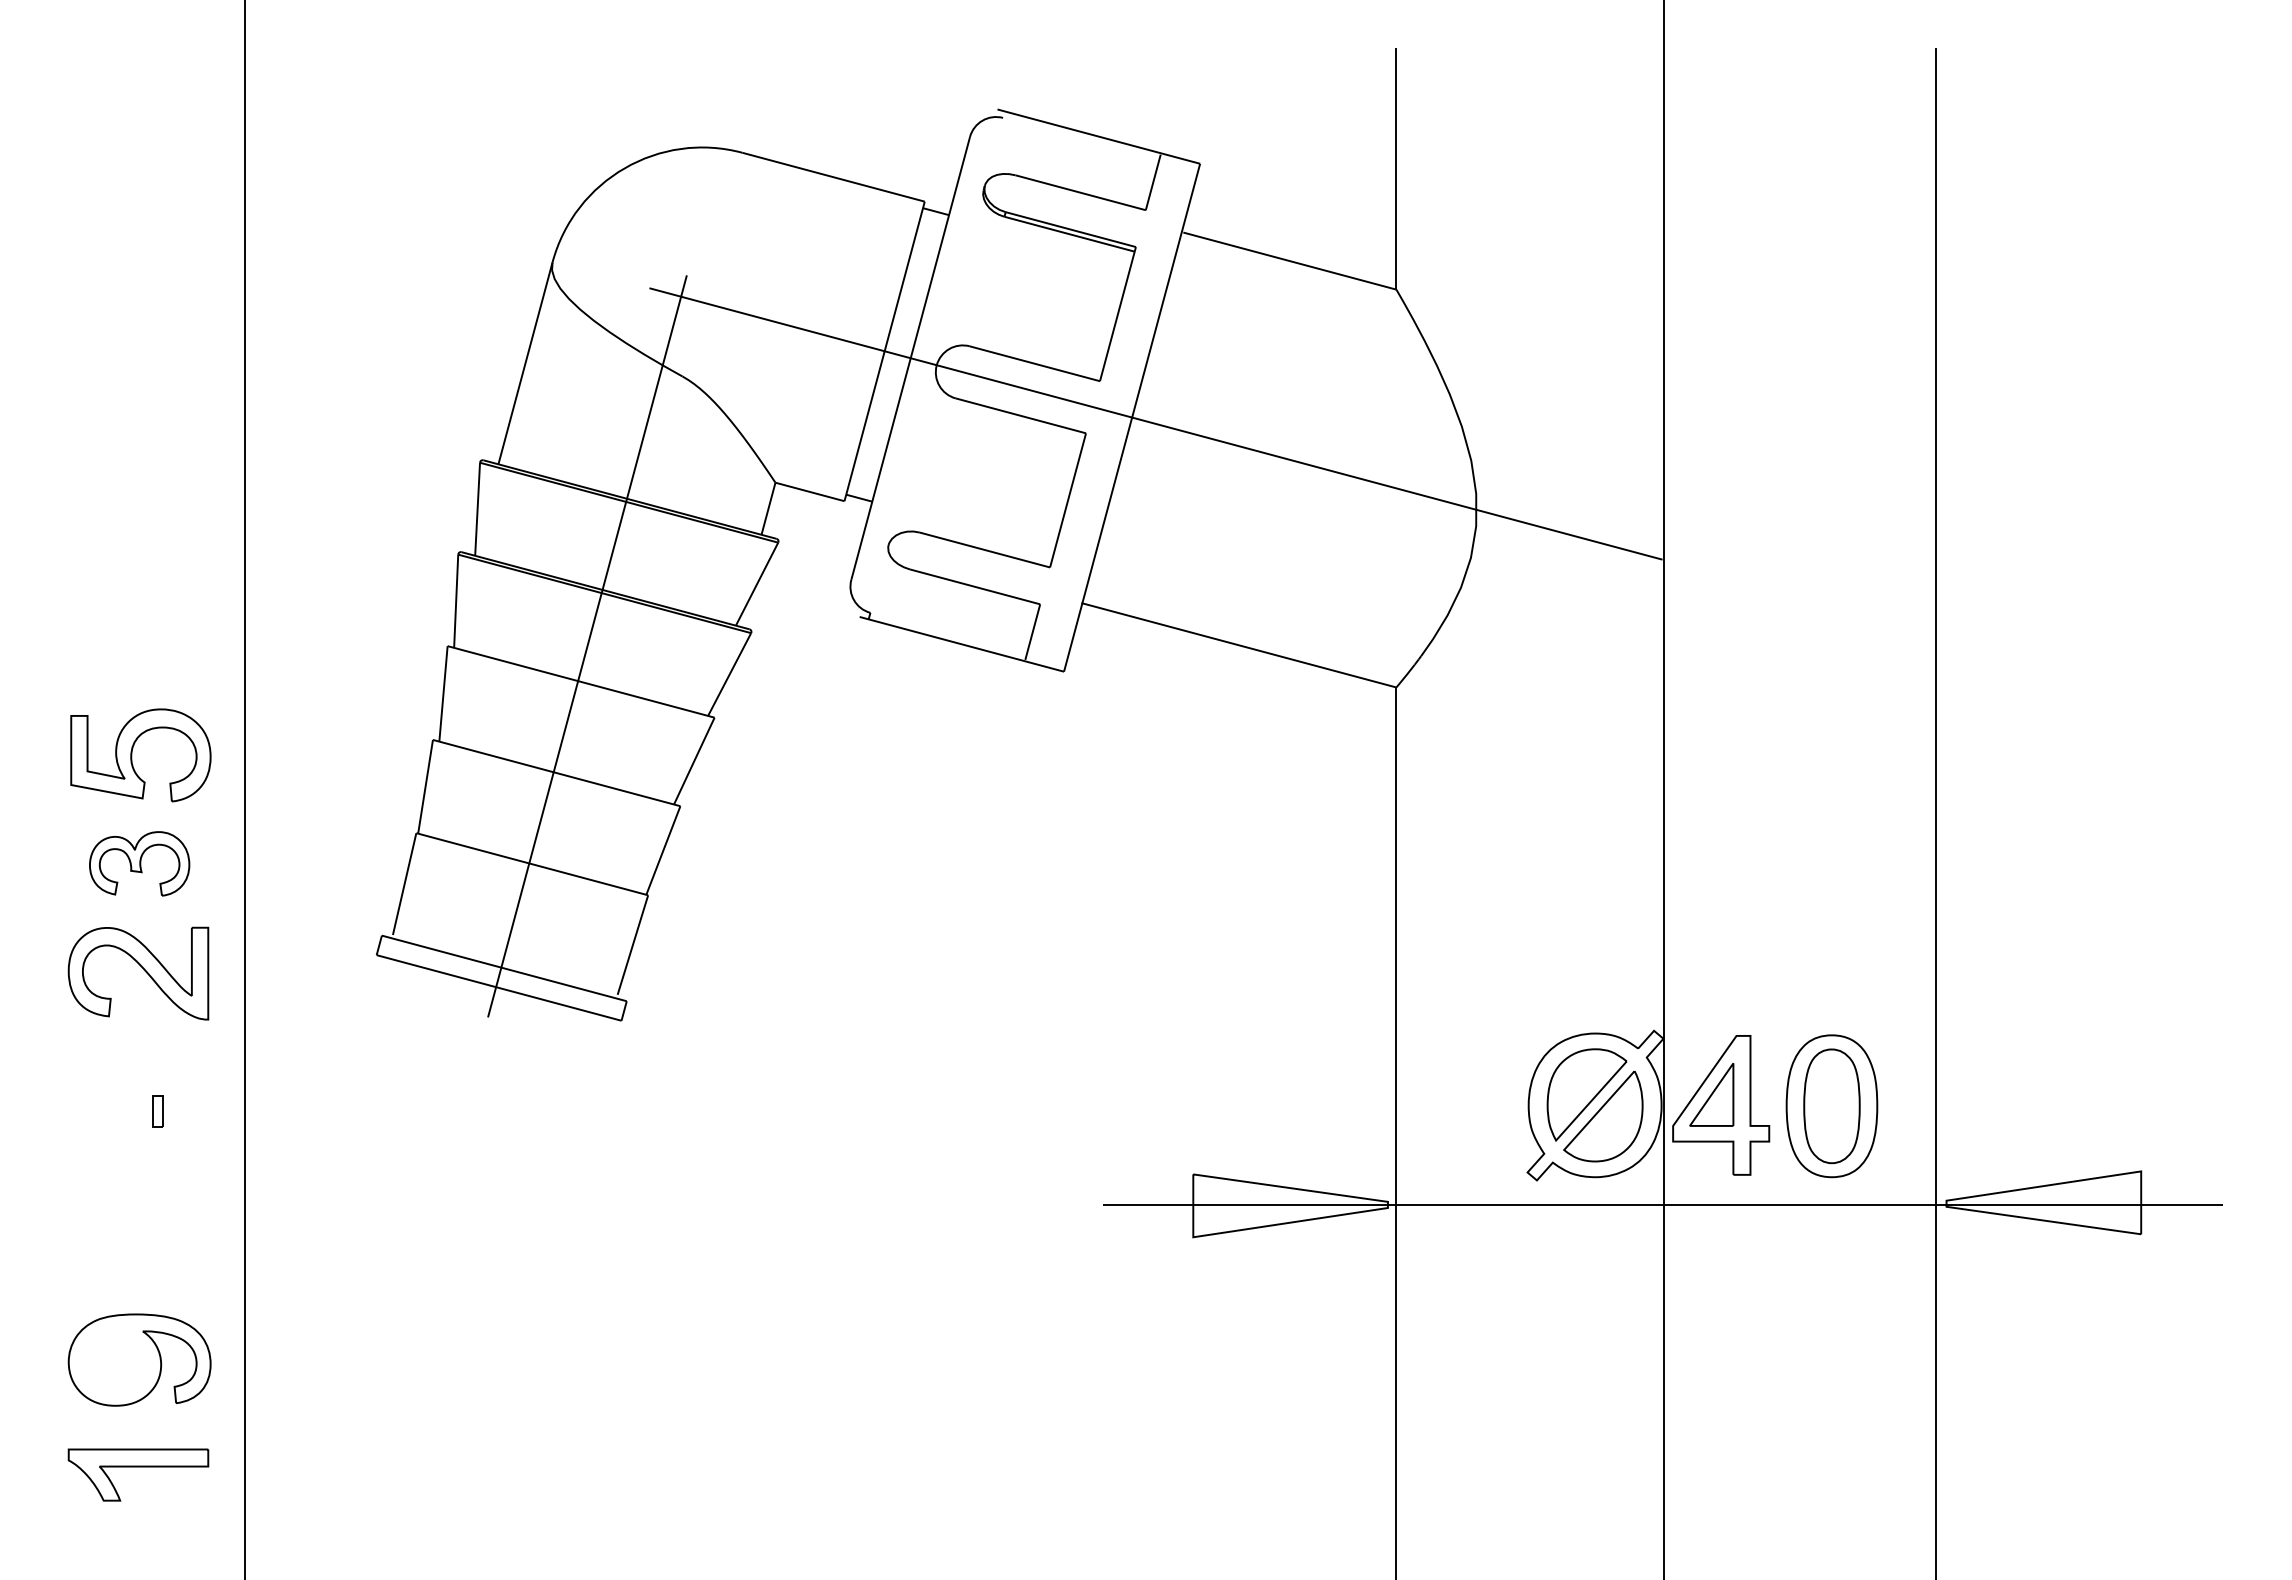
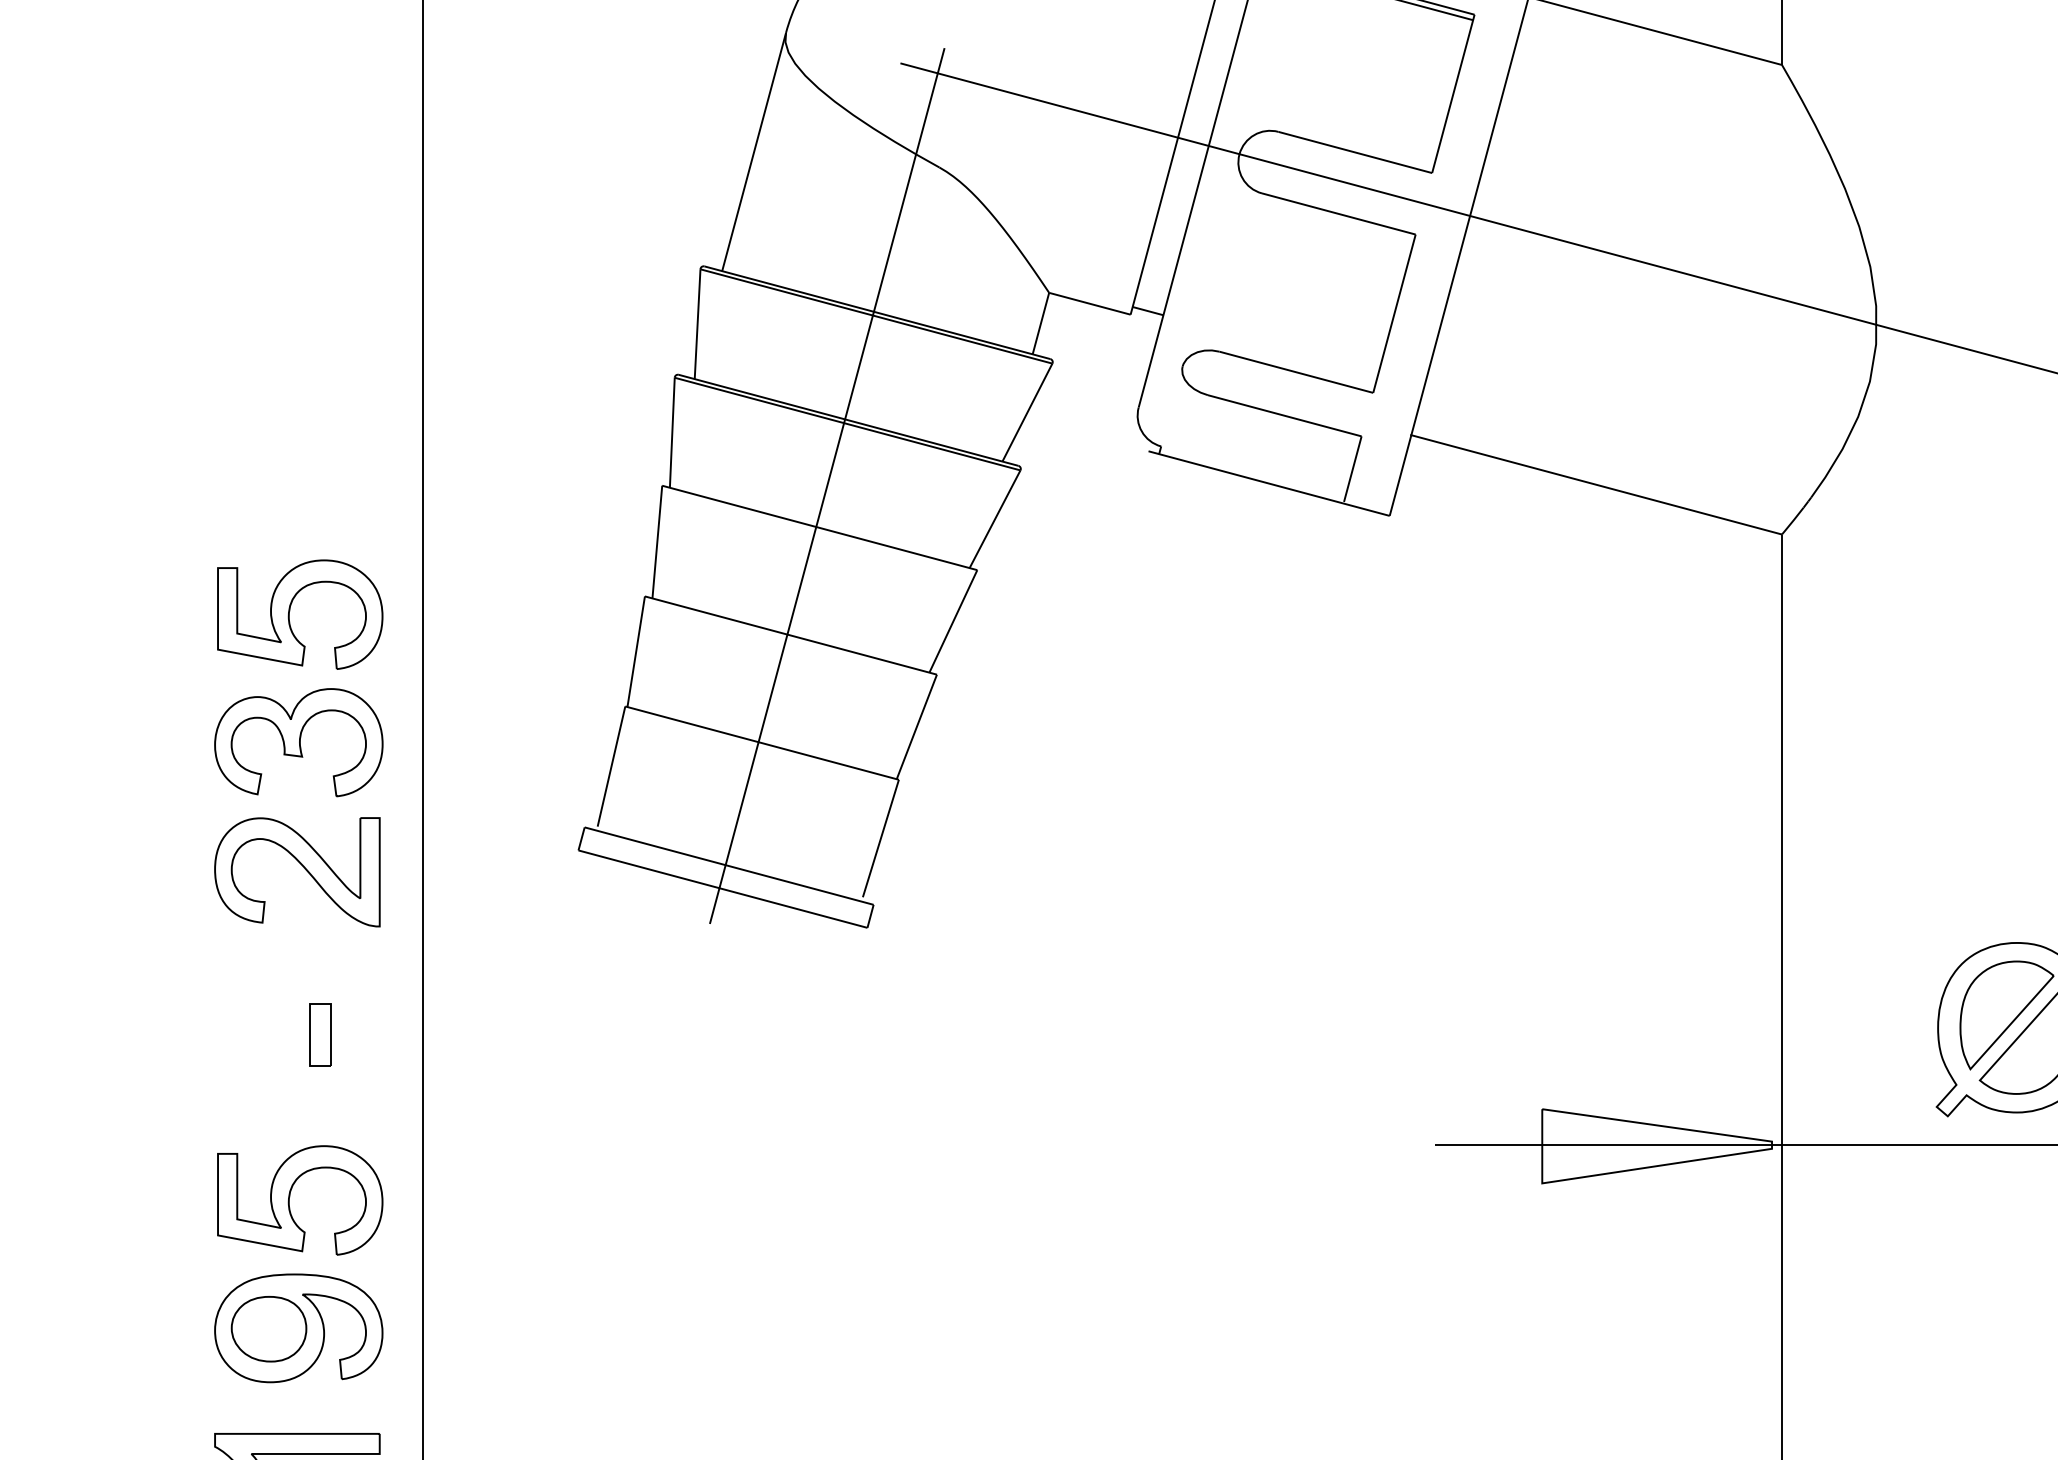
part: (139, 863) -> (298, 742), size x1.43
part: (157, 1111) -> (319, 1034), size x1.67
part: (132, 1251) -> (290, 1200), added
part: (114, 1360) -> (269, 1328), added

